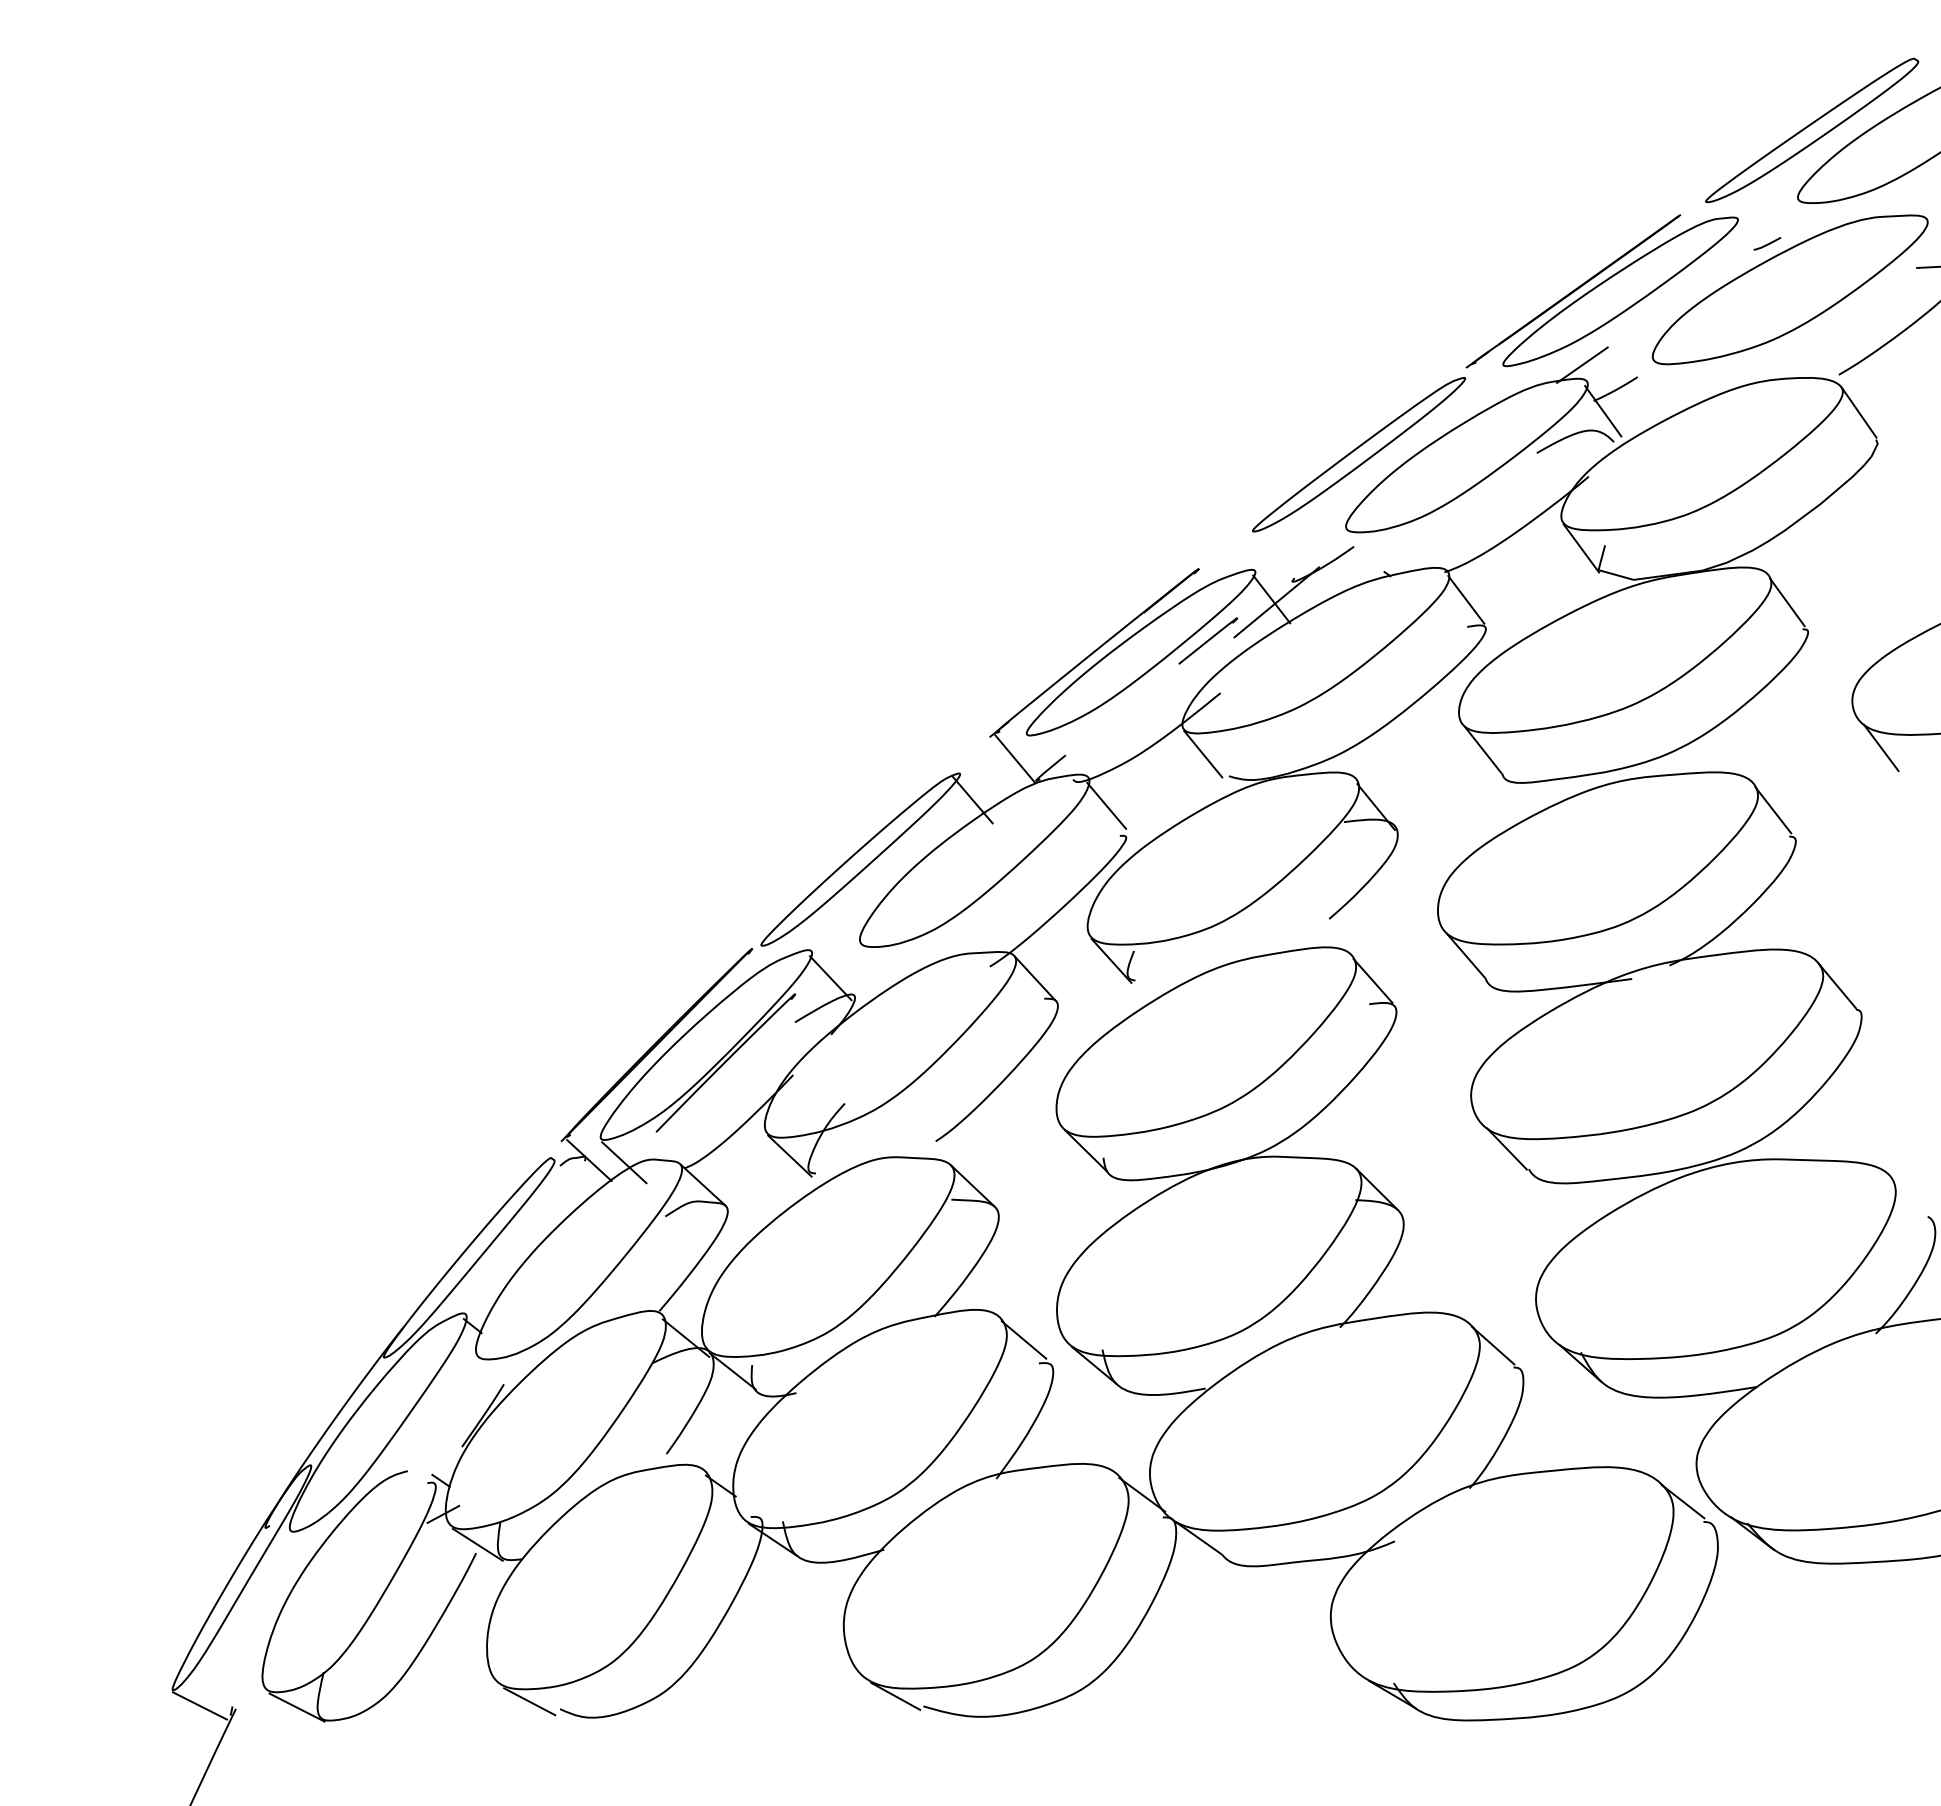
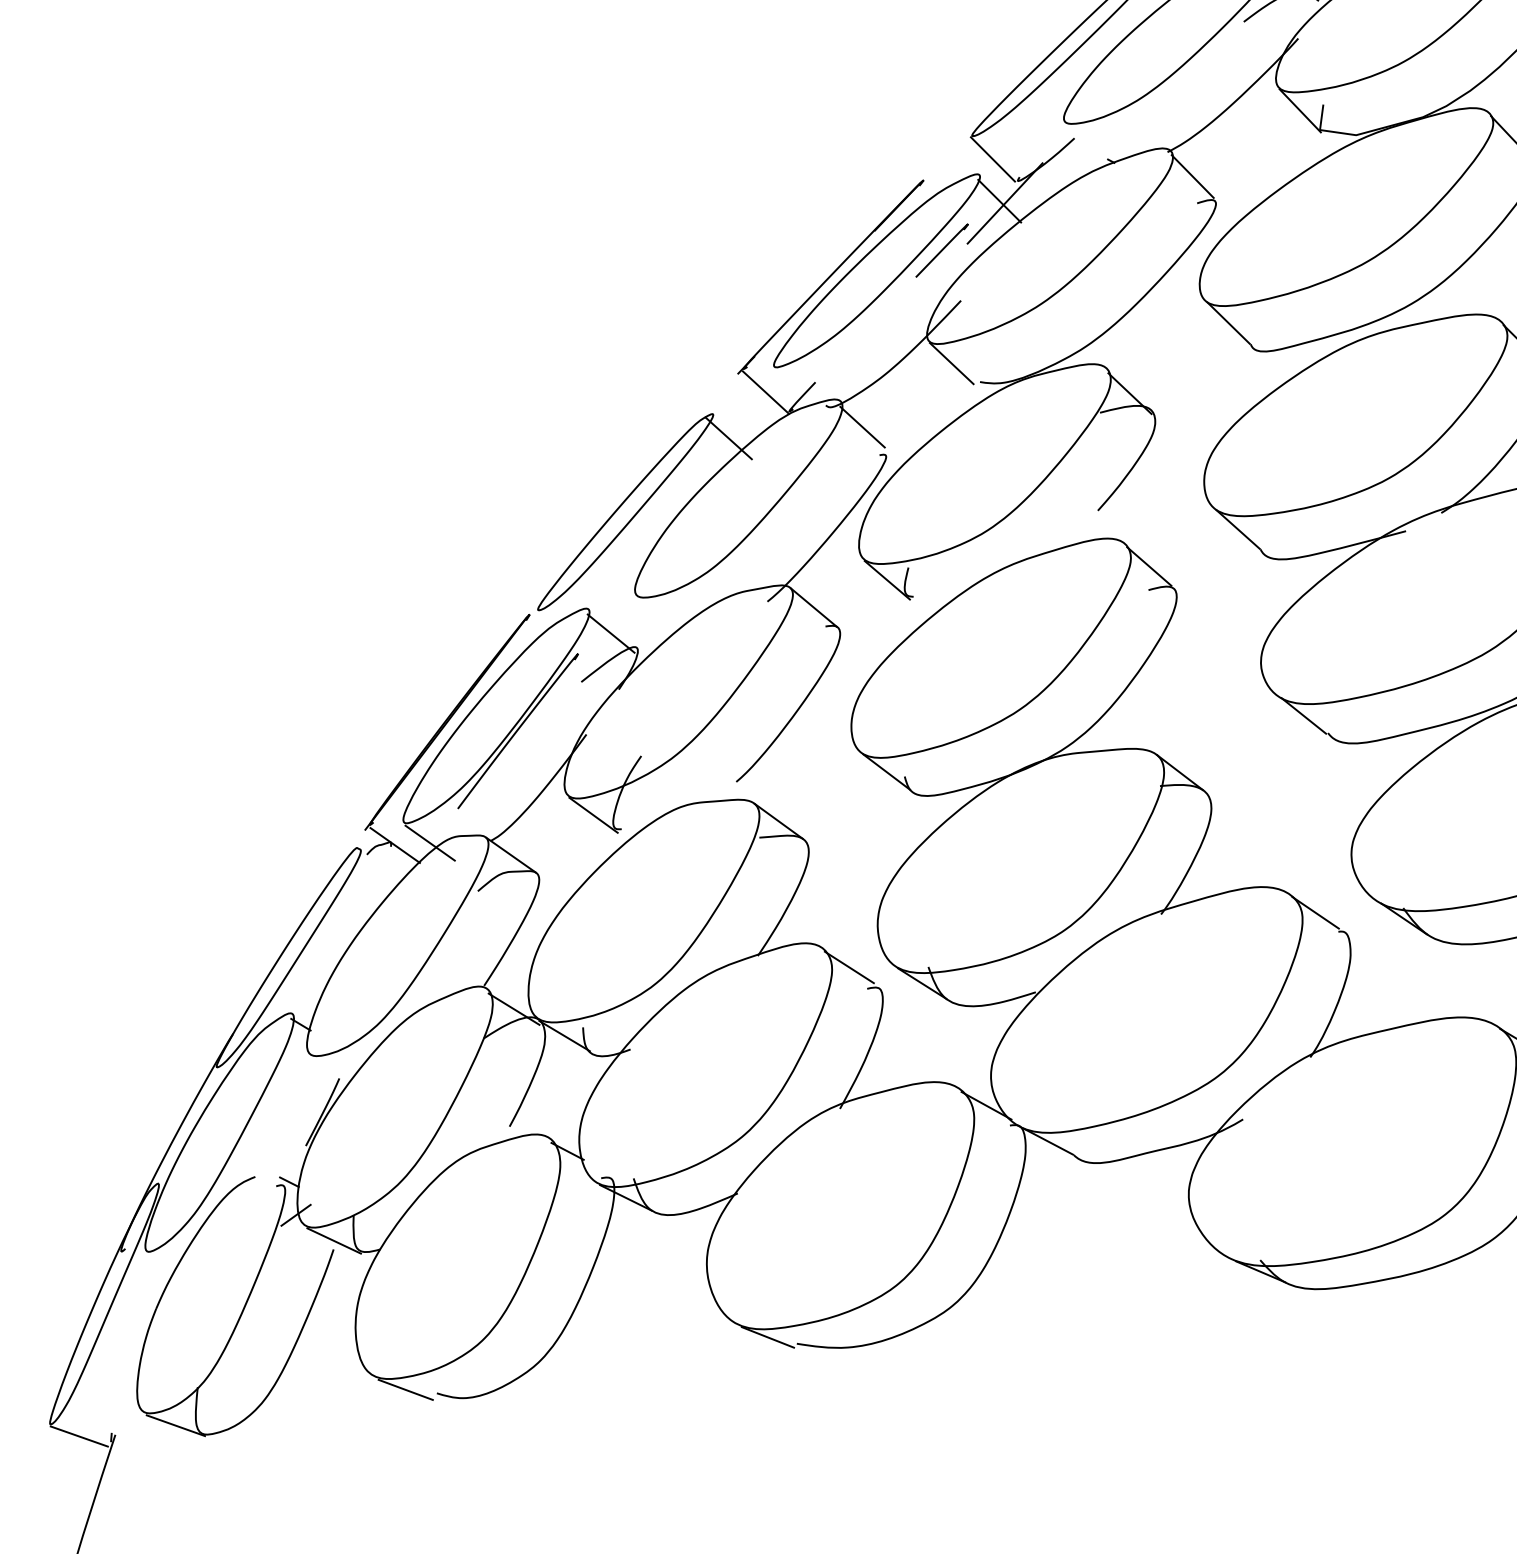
line: (1270, 556) -> (992, 158), added

